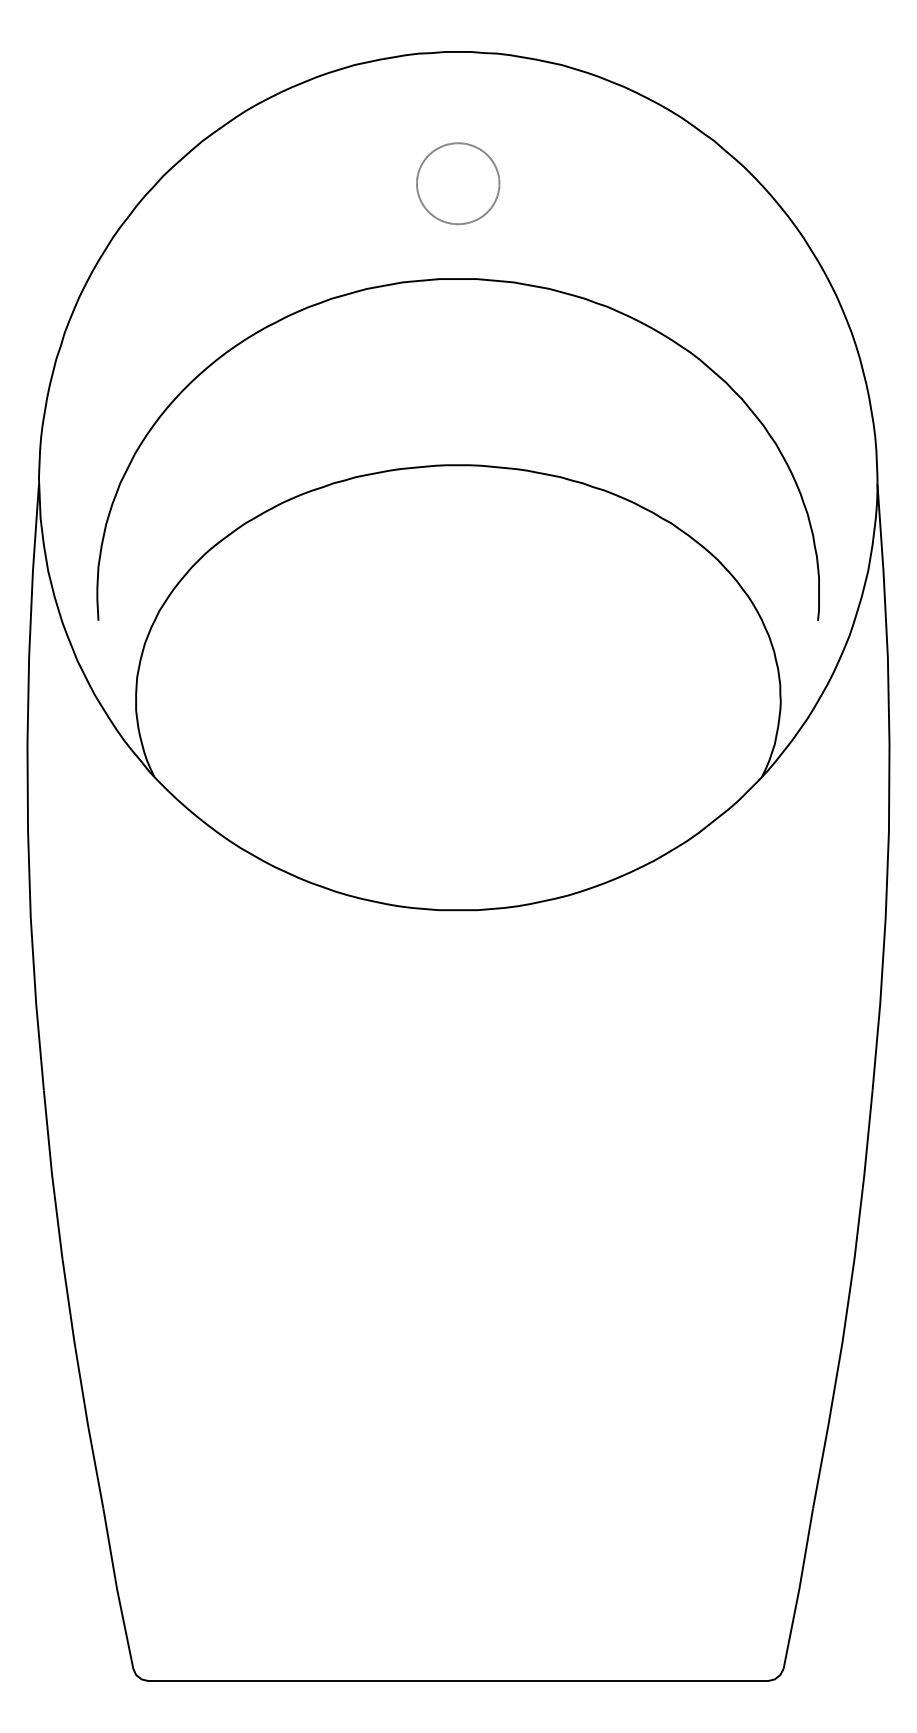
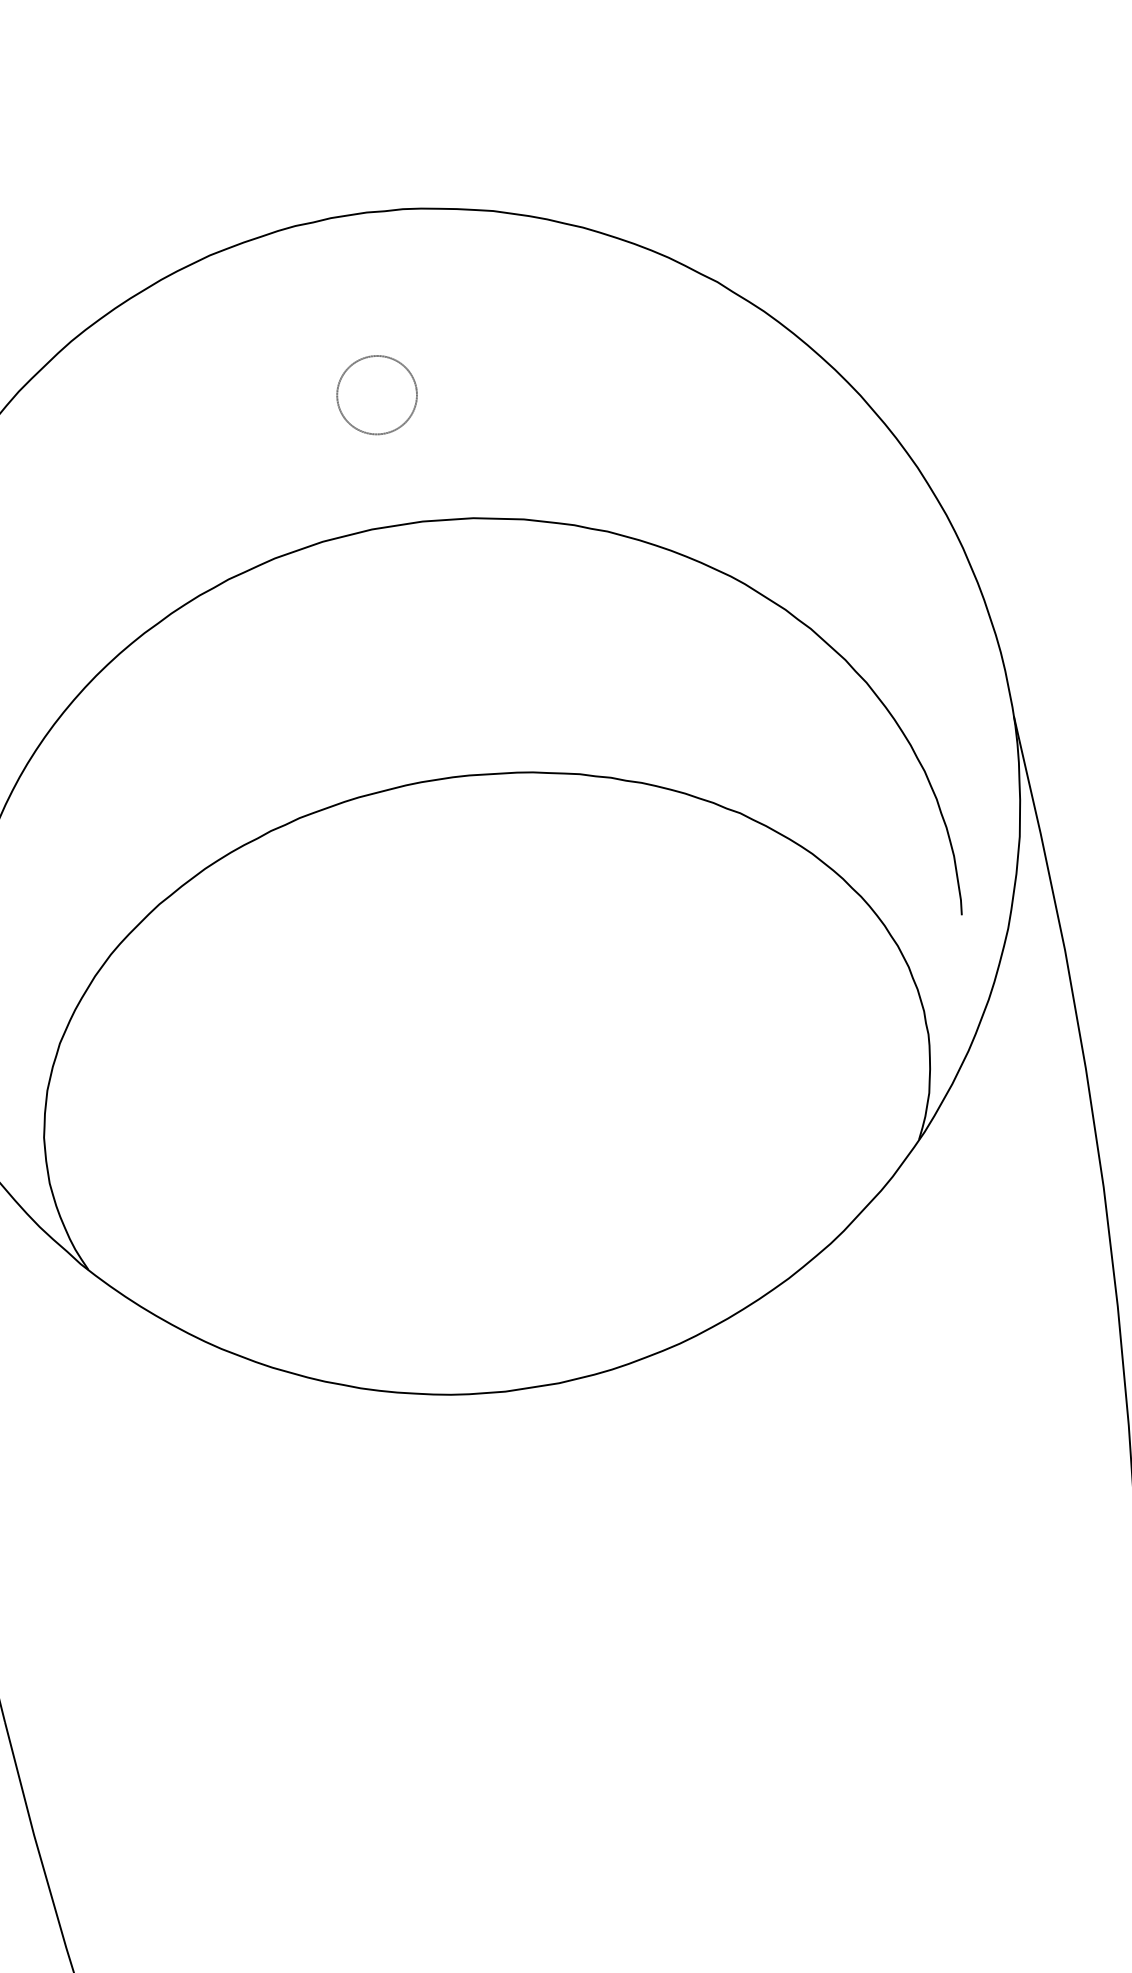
part: (458, 183) -> (377, 394), size x0.7

